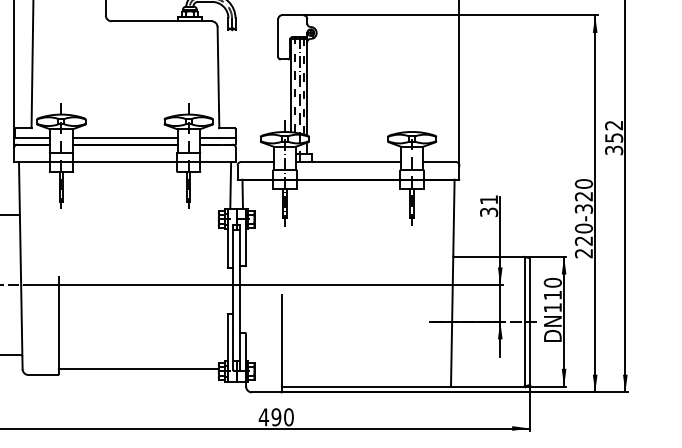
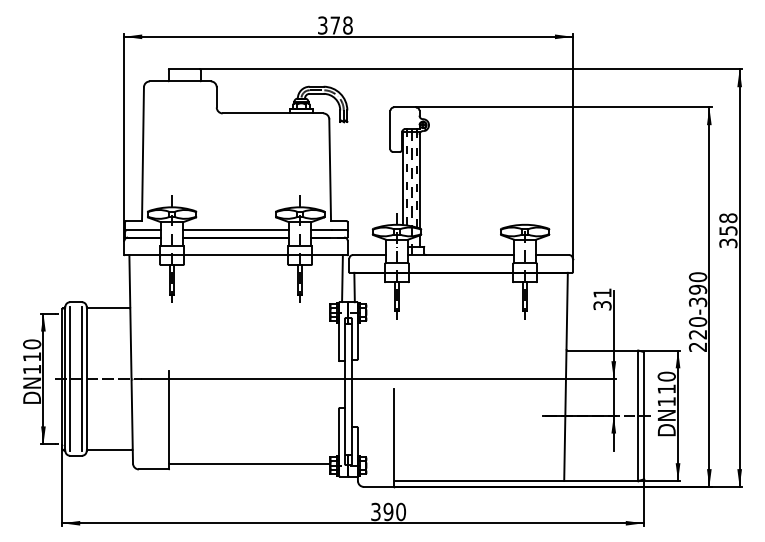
text: (614, 125) -> (728, 218), 352 -> 358
text: (584, 196) -> (698, 289), 320 -> 390
text: (263, 416) -> (375, 511), 490 -> 390

